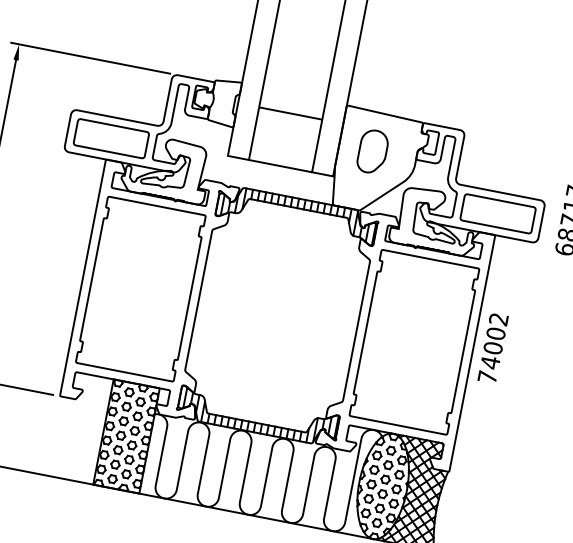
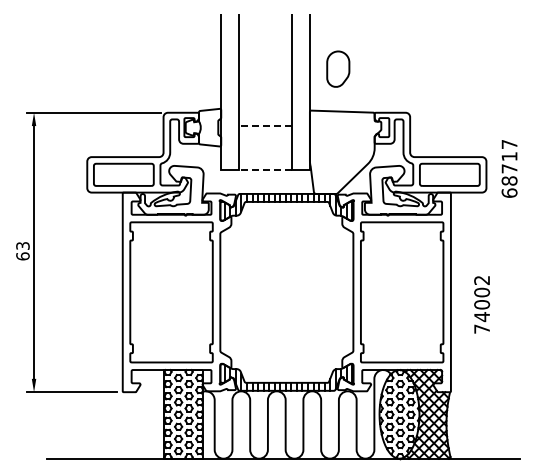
line: (290, 114) -> (265, 126), solid -> dashed
part: (373, 151) -> (338, 68), moved
line: (280, 166) -> (265, 170), solid -> dashed
text: (493, 348) -> (482, 304), moved

